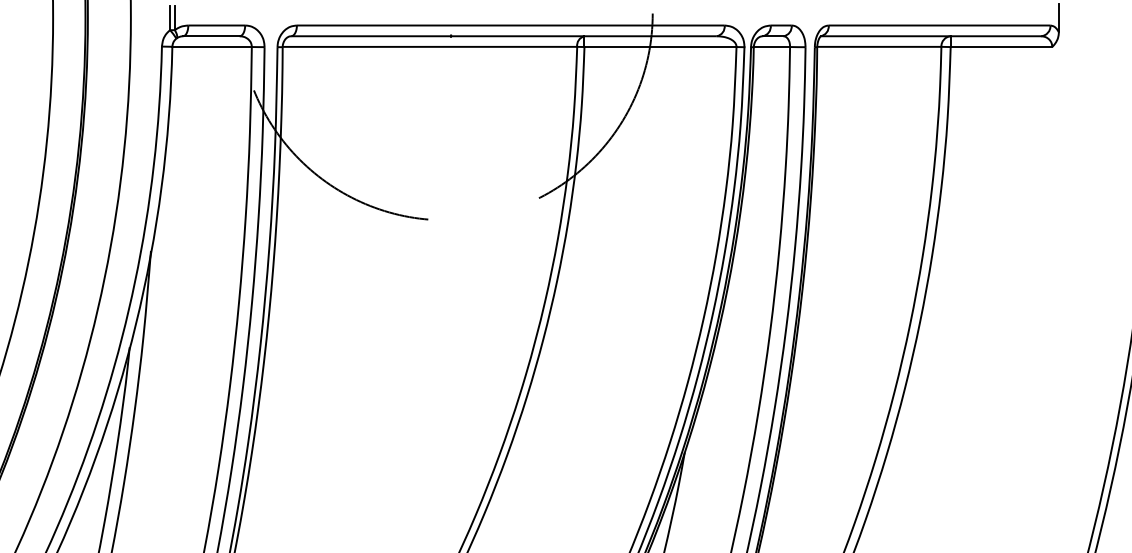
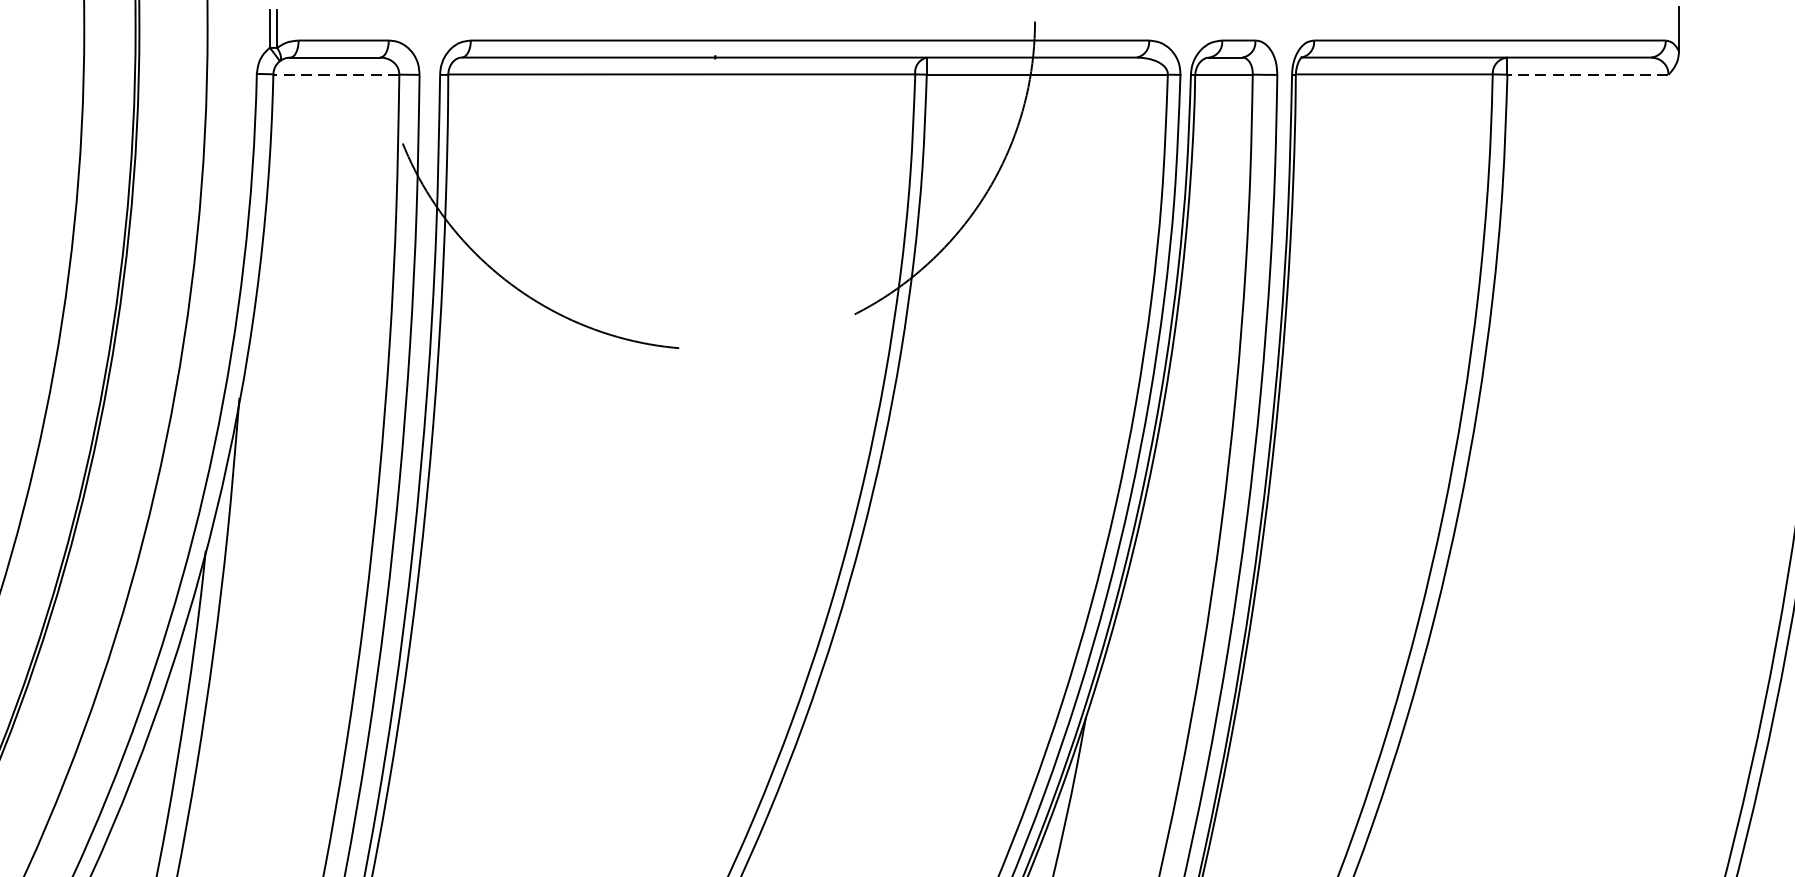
line: (212, 47) -> (336, 75), solid -> dashed
line: (1001, 47) -> (1588, 75), solid -> dashed

